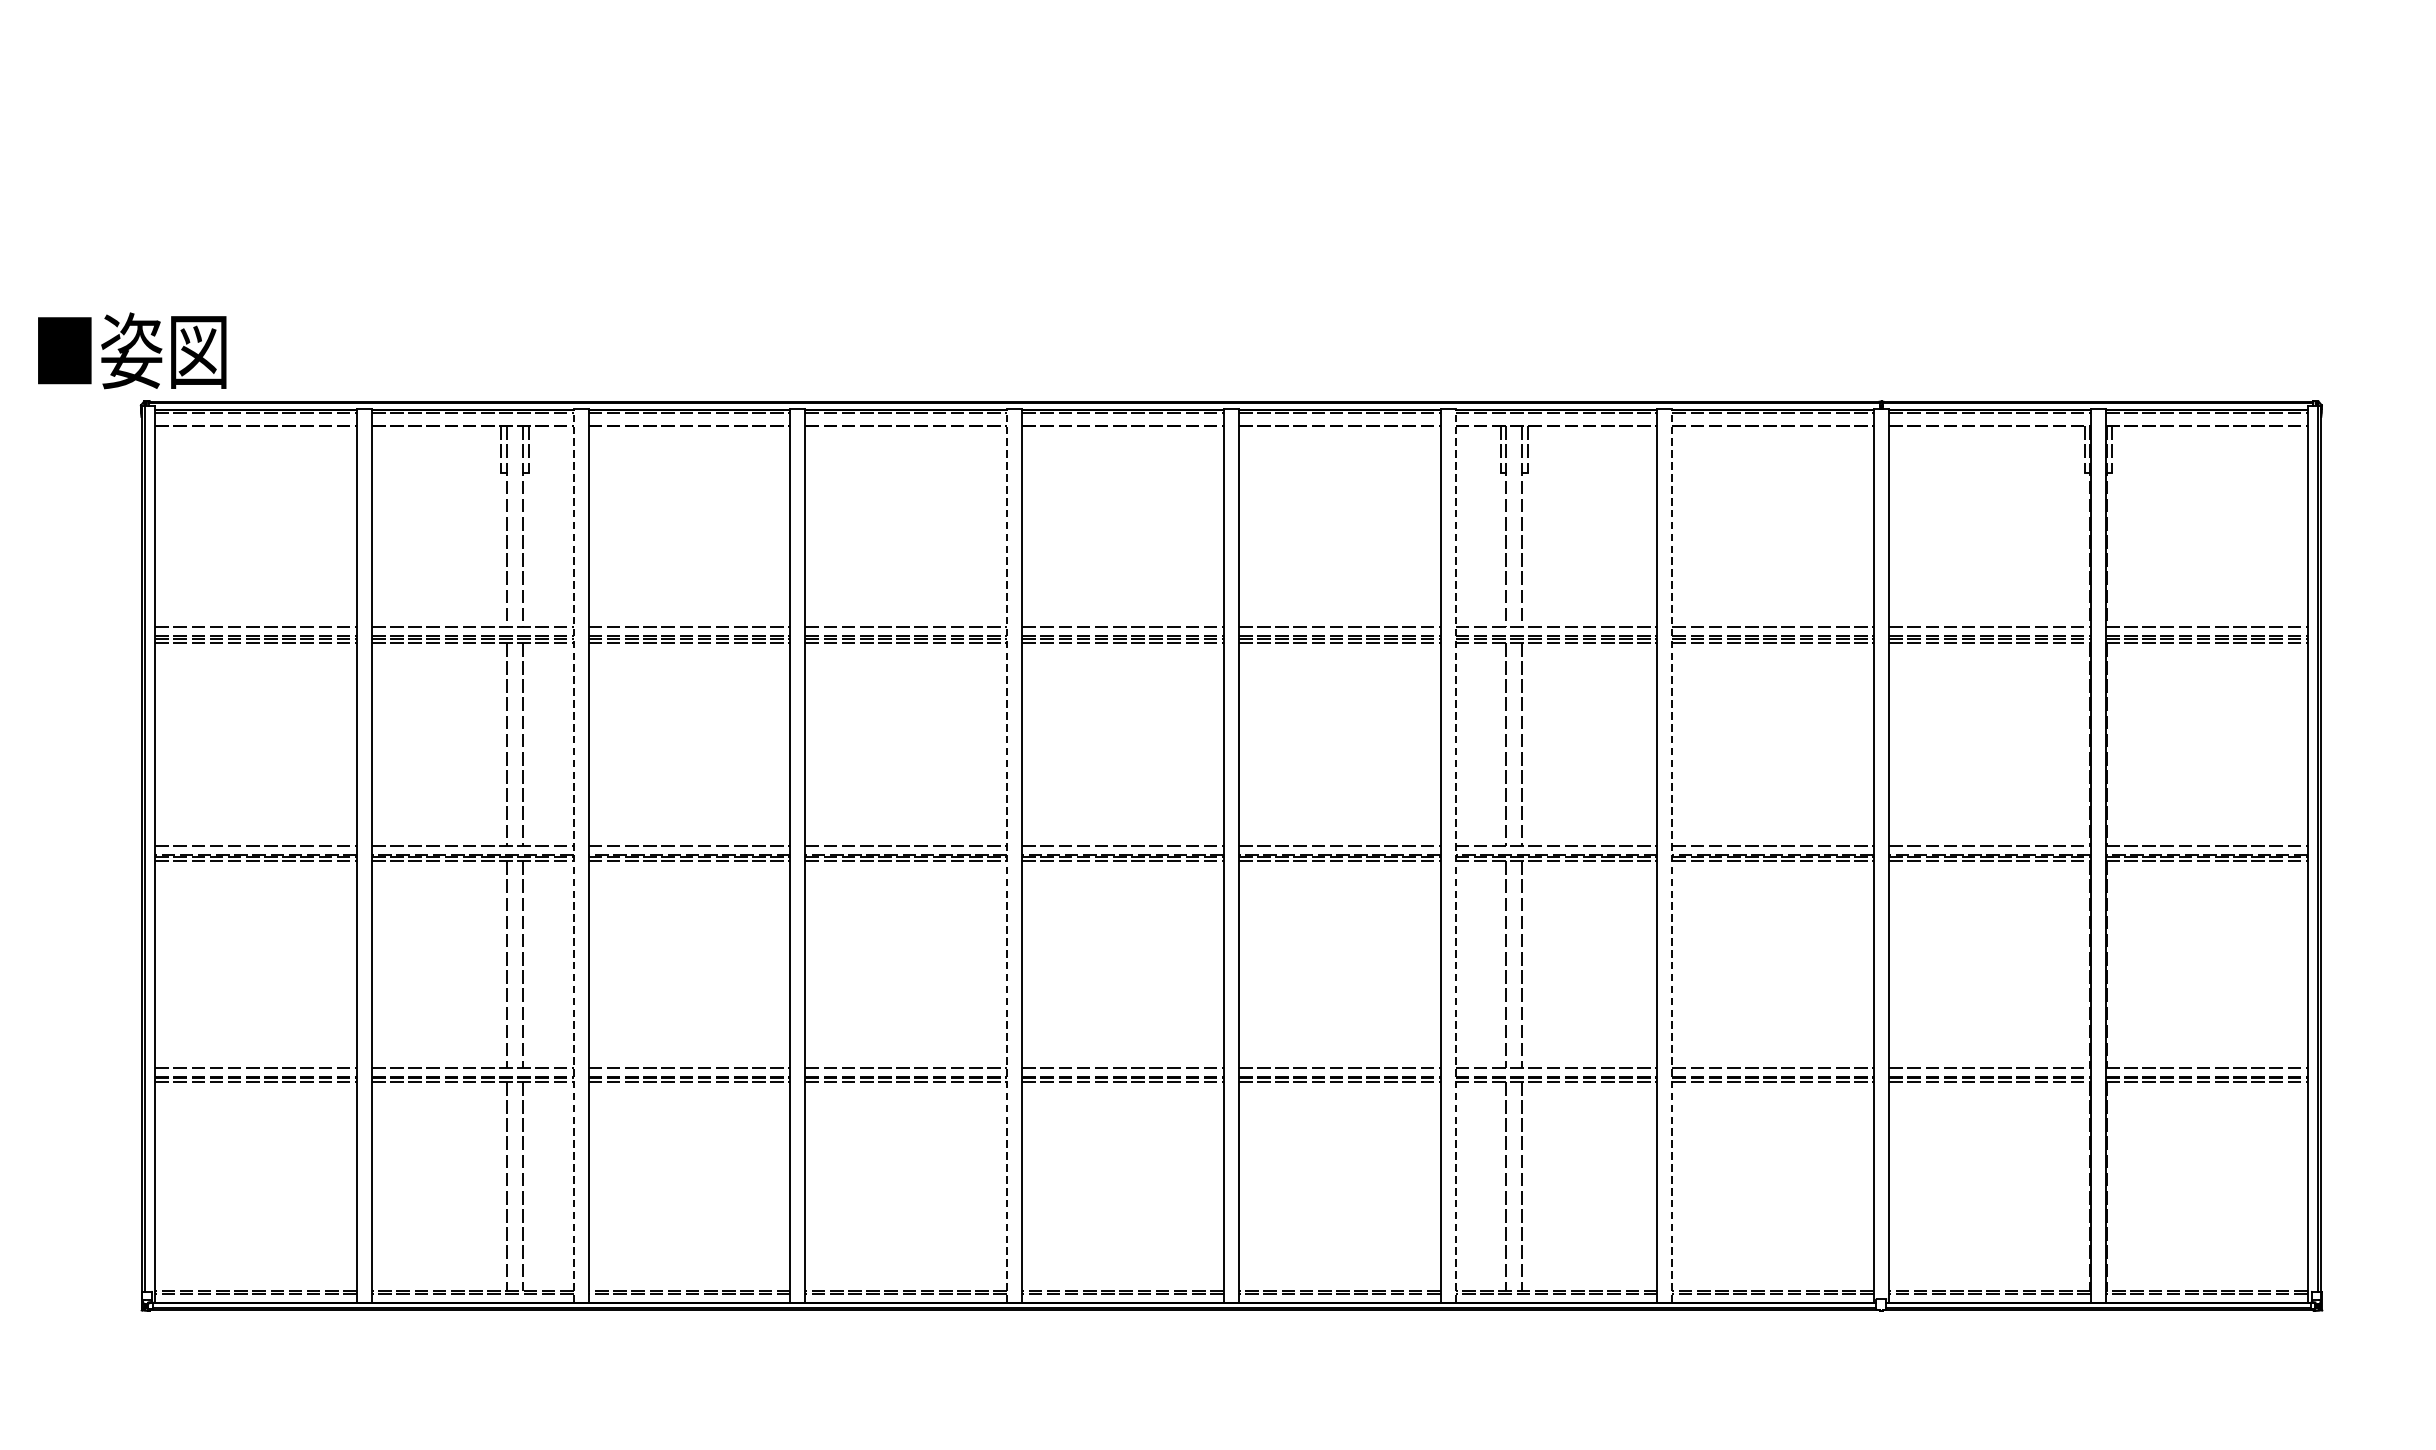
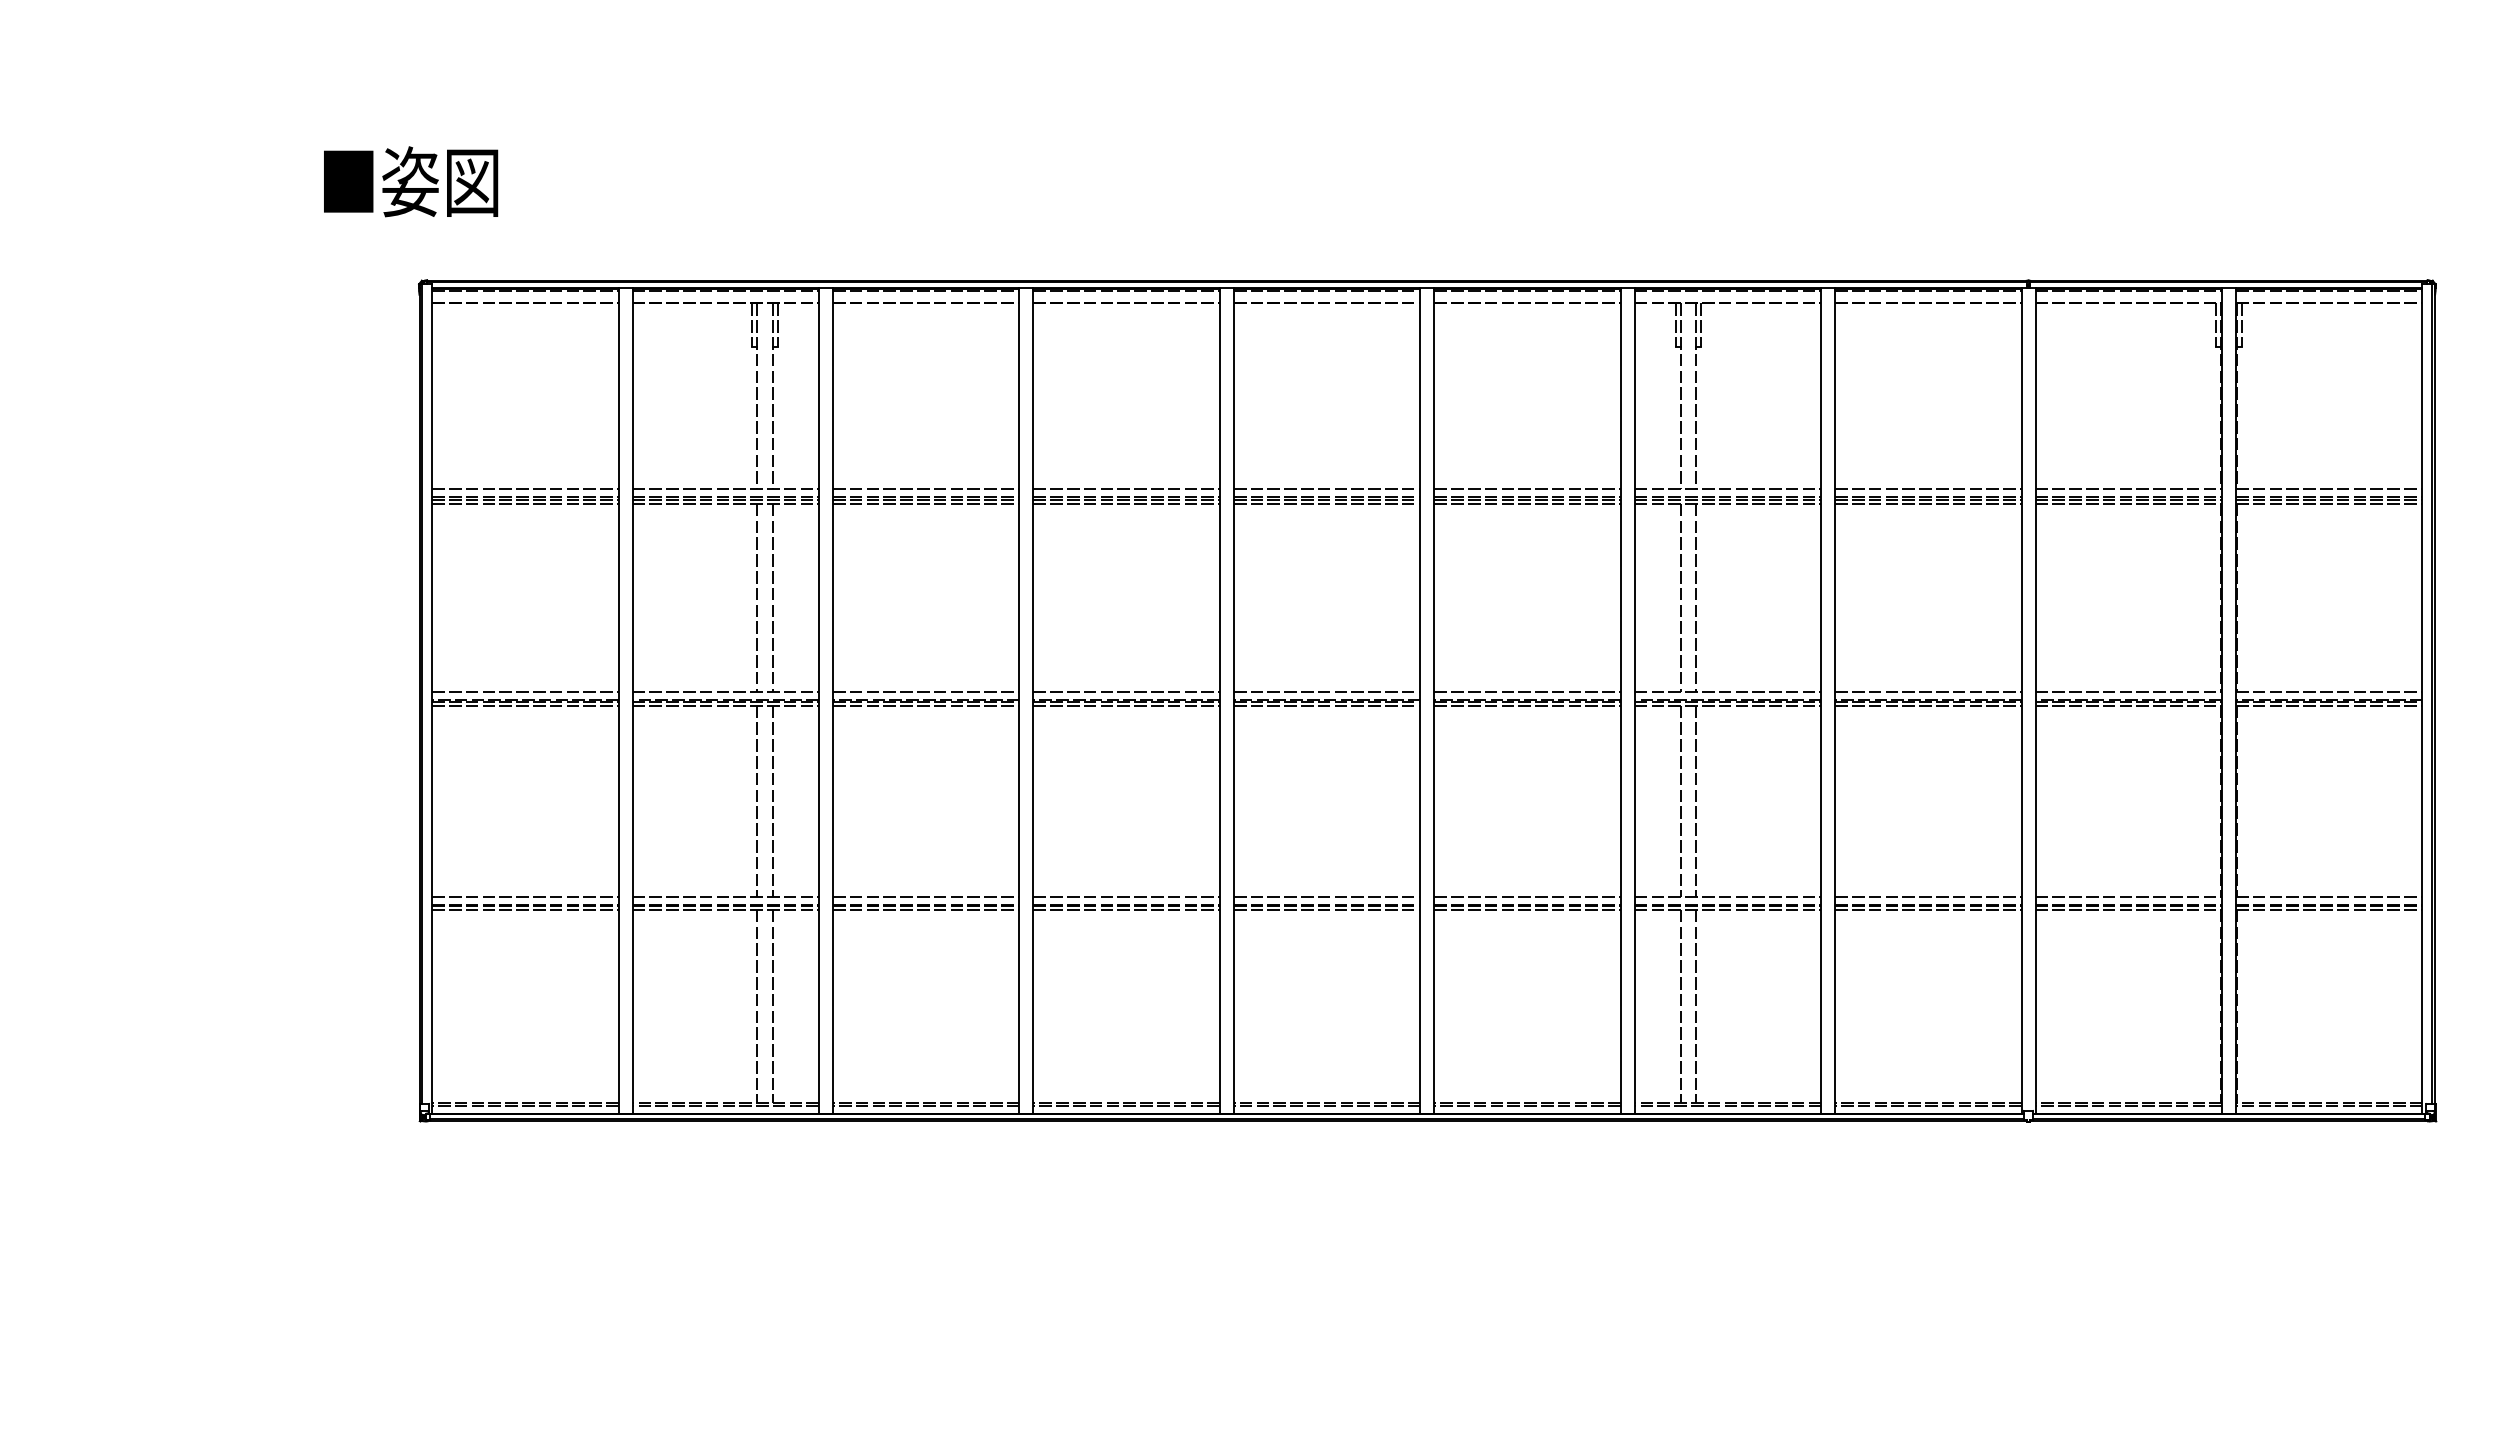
text: (132, 350) -> (411, 181), moved
line: (574, 855) -> (819, 700), dashed -> solid
line: (1006, 855) -> (1219, 700), dashed -> solid
line: (1455, 855) -> (1634, 700), dashed -> solid
line: (1672, 855) -> (1835, 700), dashed -> solid

